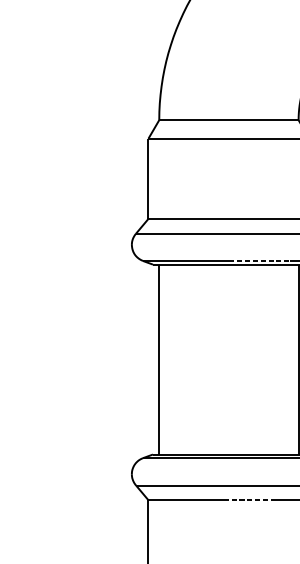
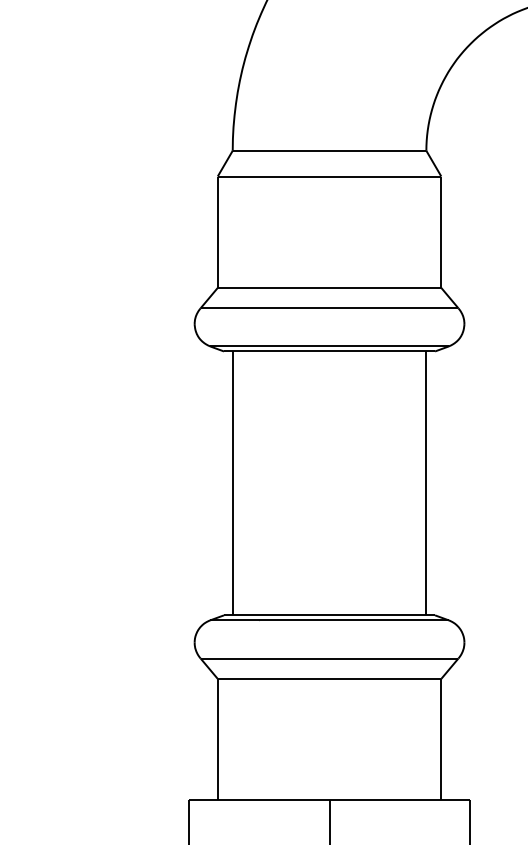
line: (259, 261) -> (372, 346), dashed -> solid
line: (252, 499) -> (362, 678), dashed -> solid

